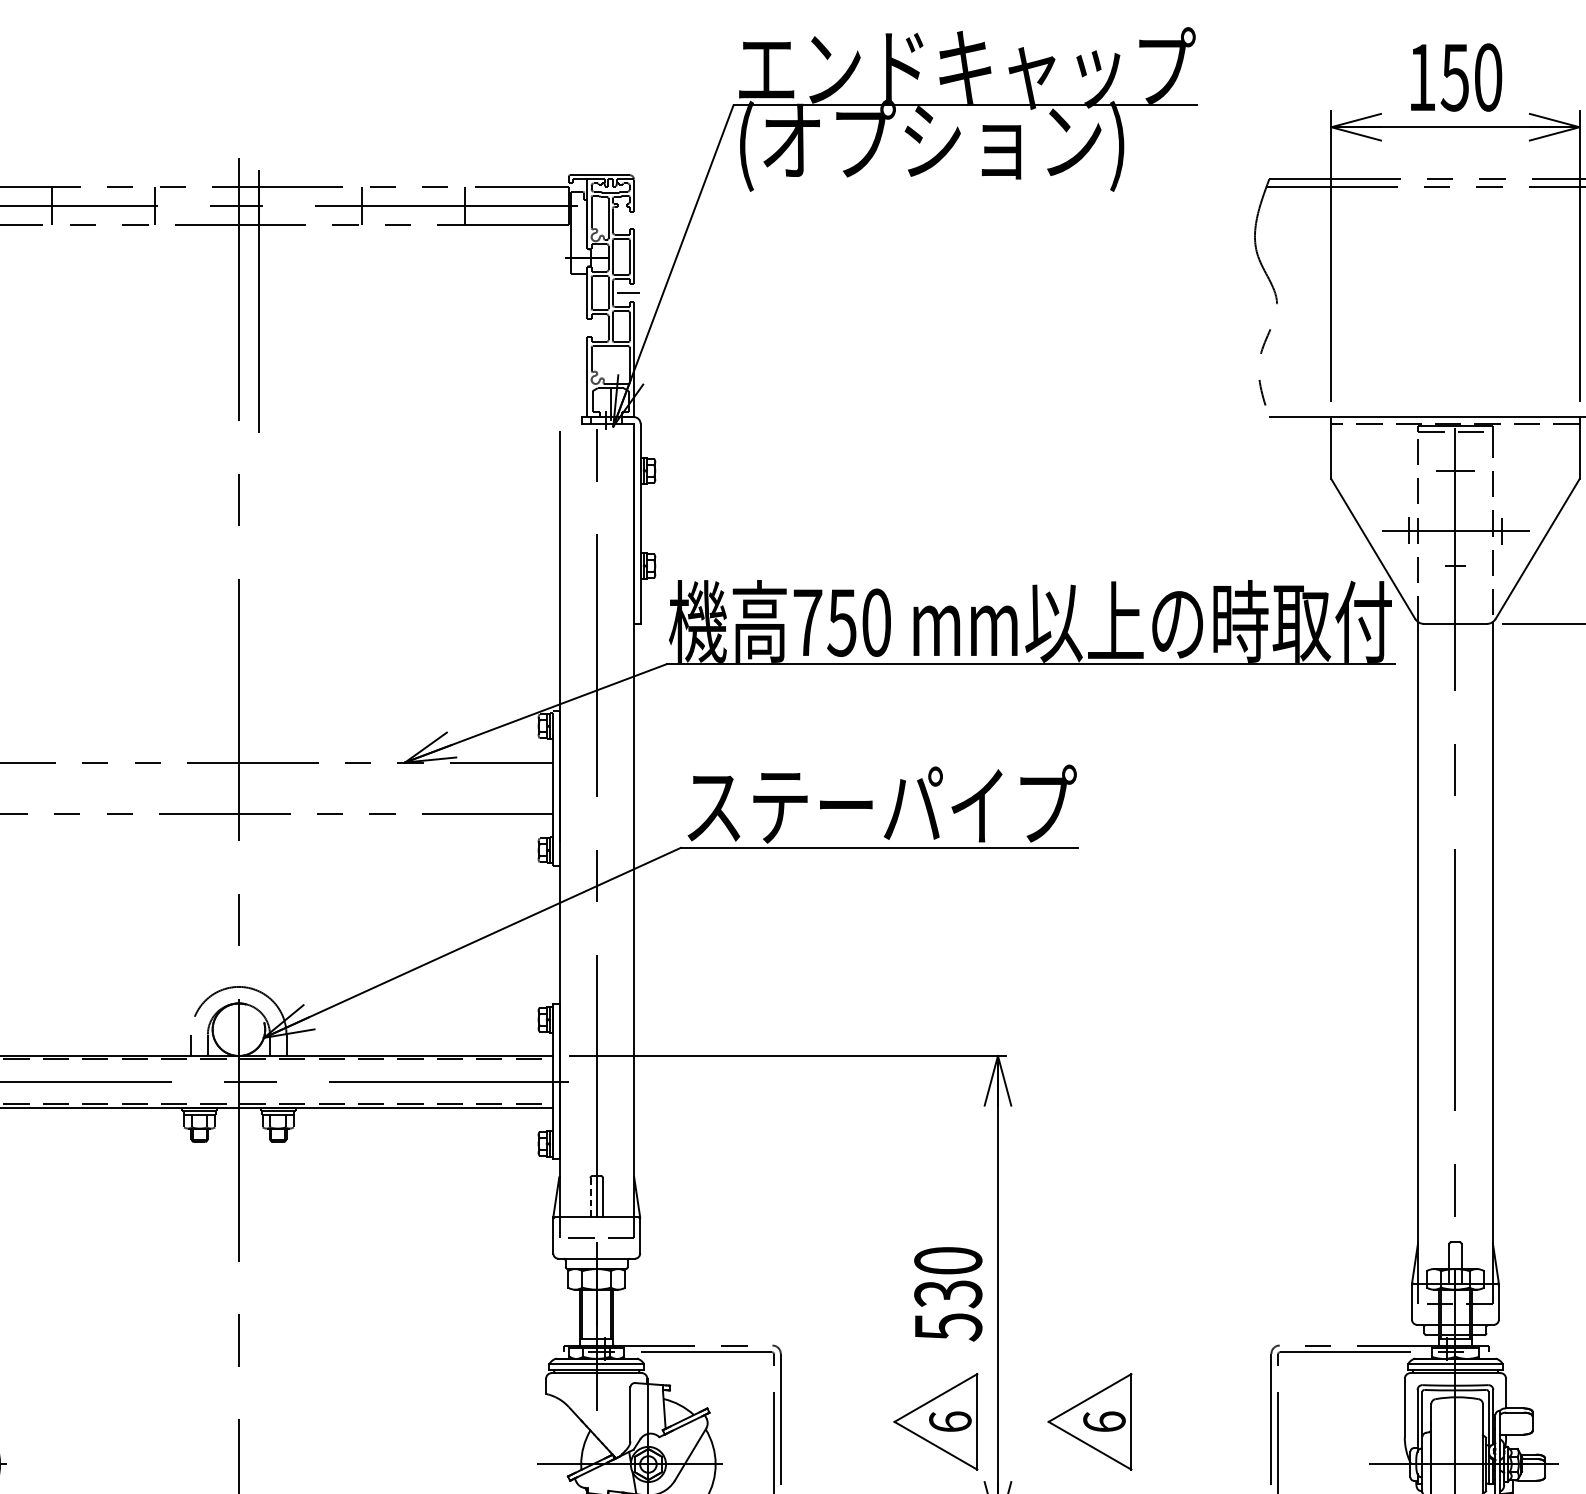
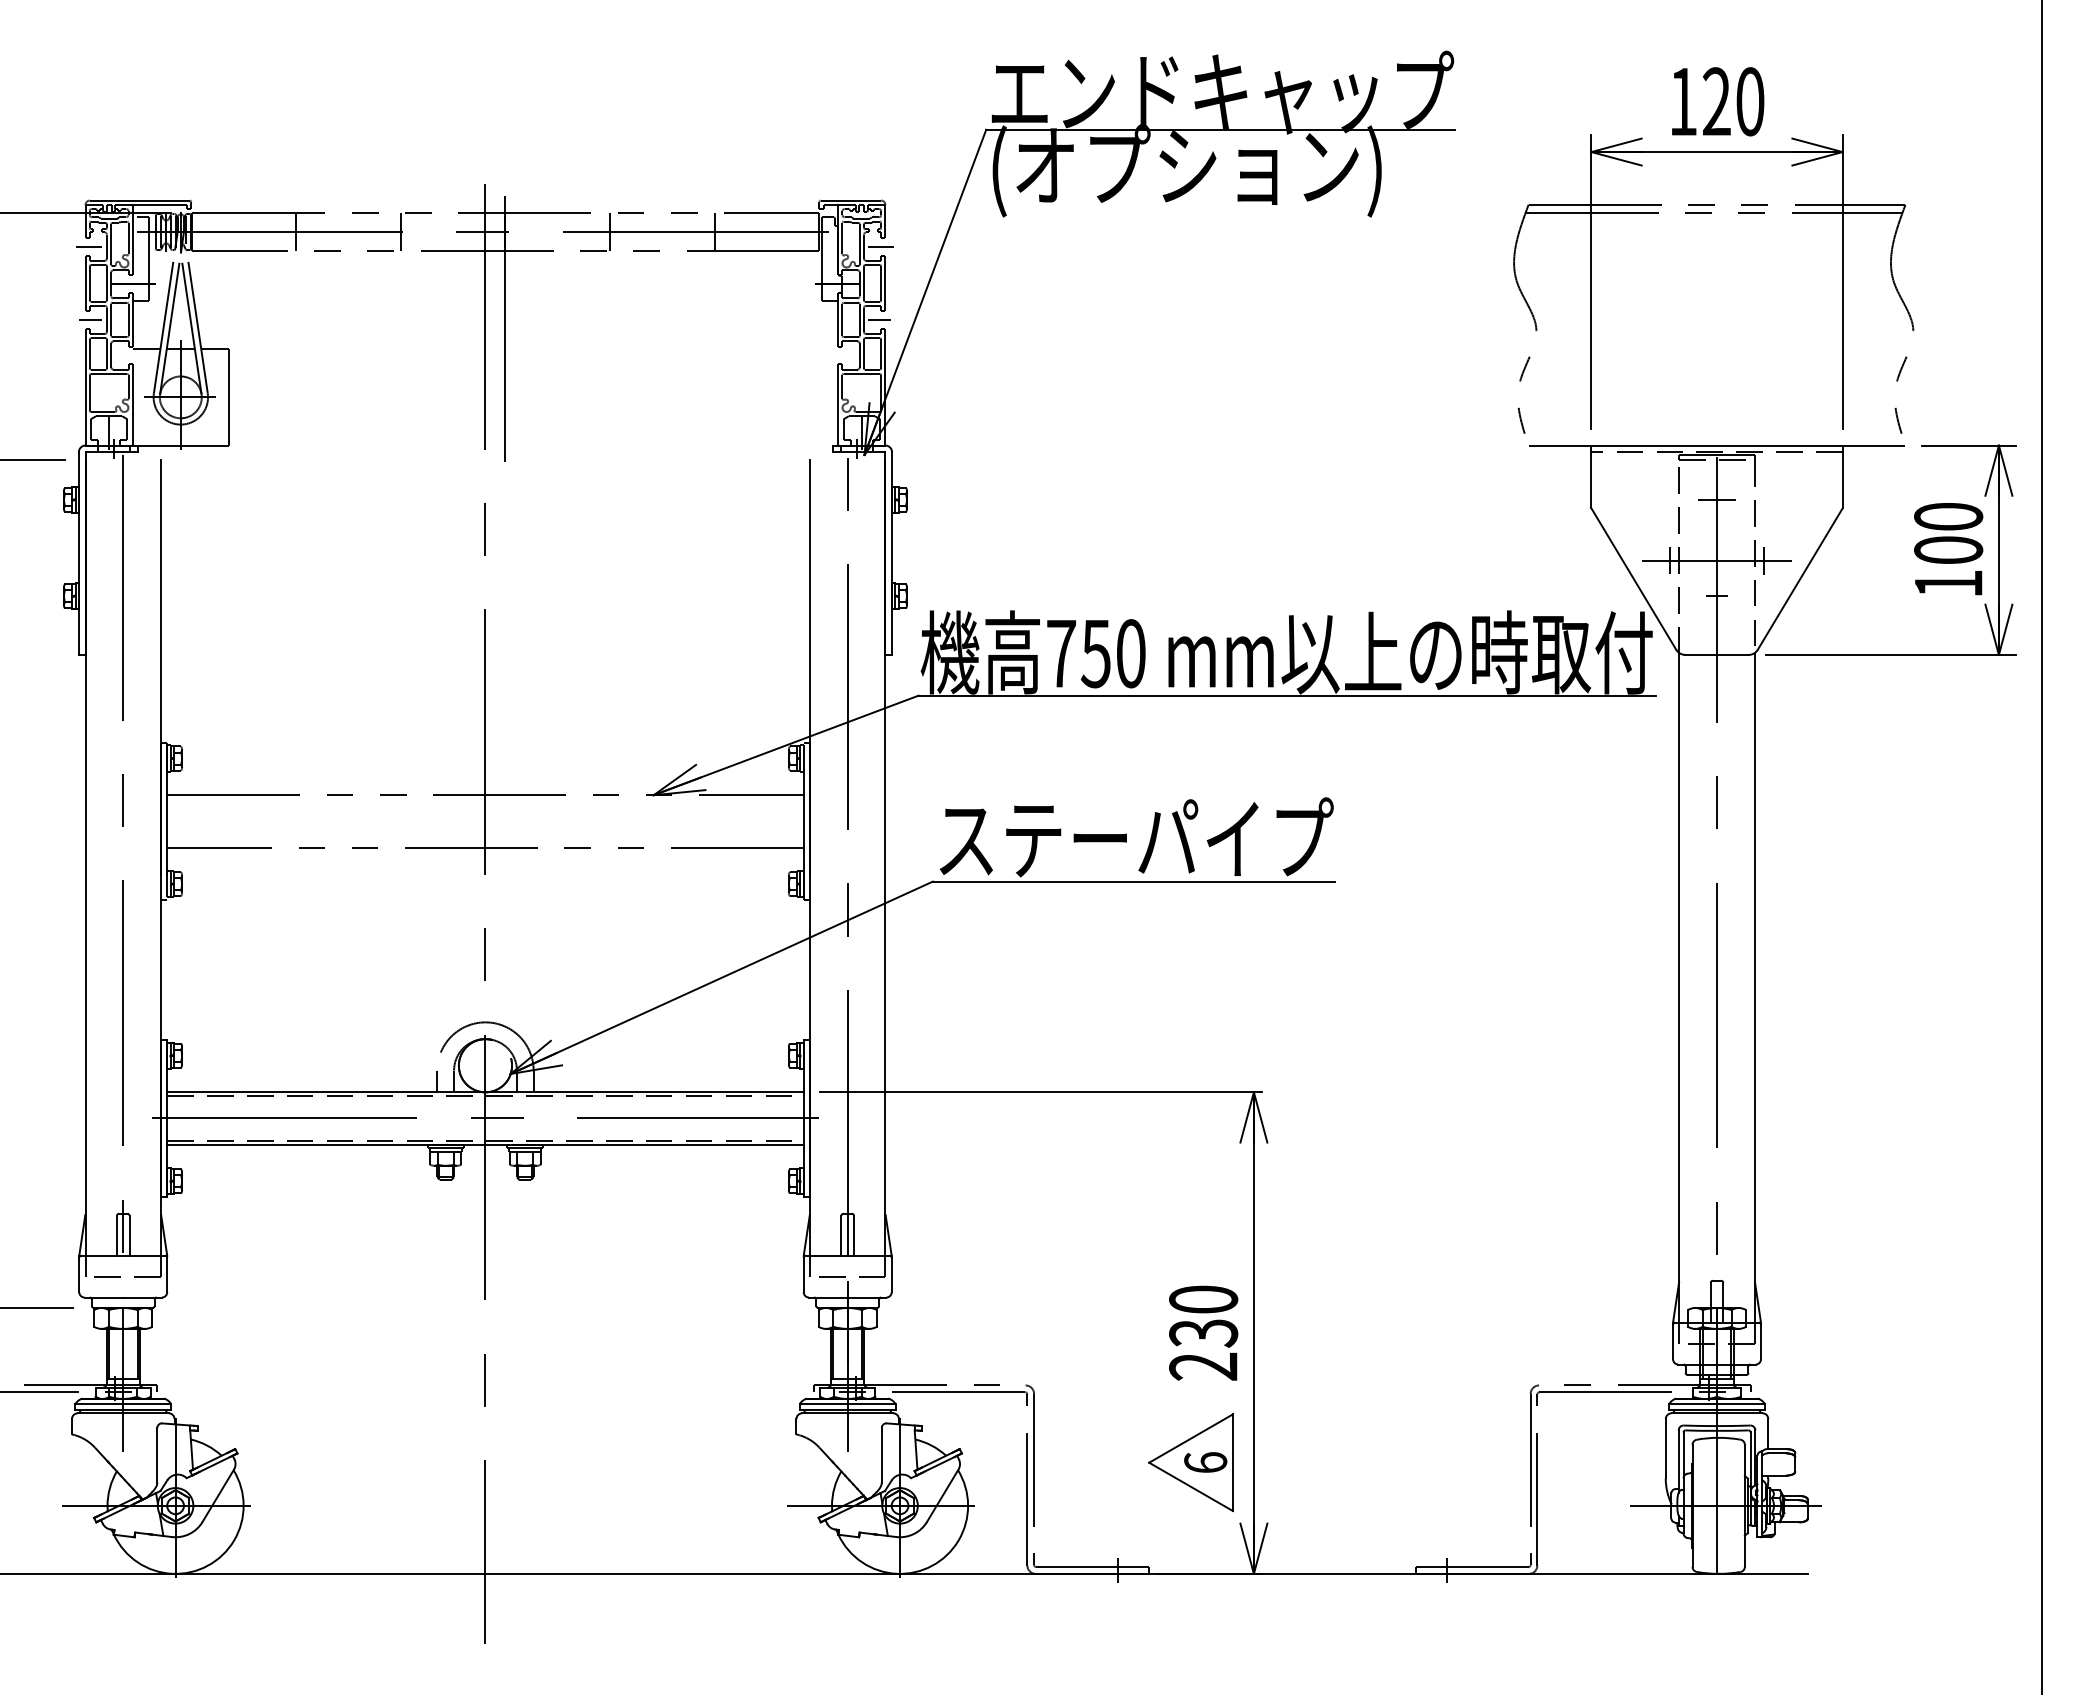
text: (1454, 77) -> (1716, 101), 150 -> 120
line: (630, 220) -> (881, 246), added
line: (590, 1197) -> (841, 1235), dashed -> solid
text: (948, 1326) -> (1203, 1366), 530 -> 230
part: (1089, 1421) -> (1346, 1462), removed

